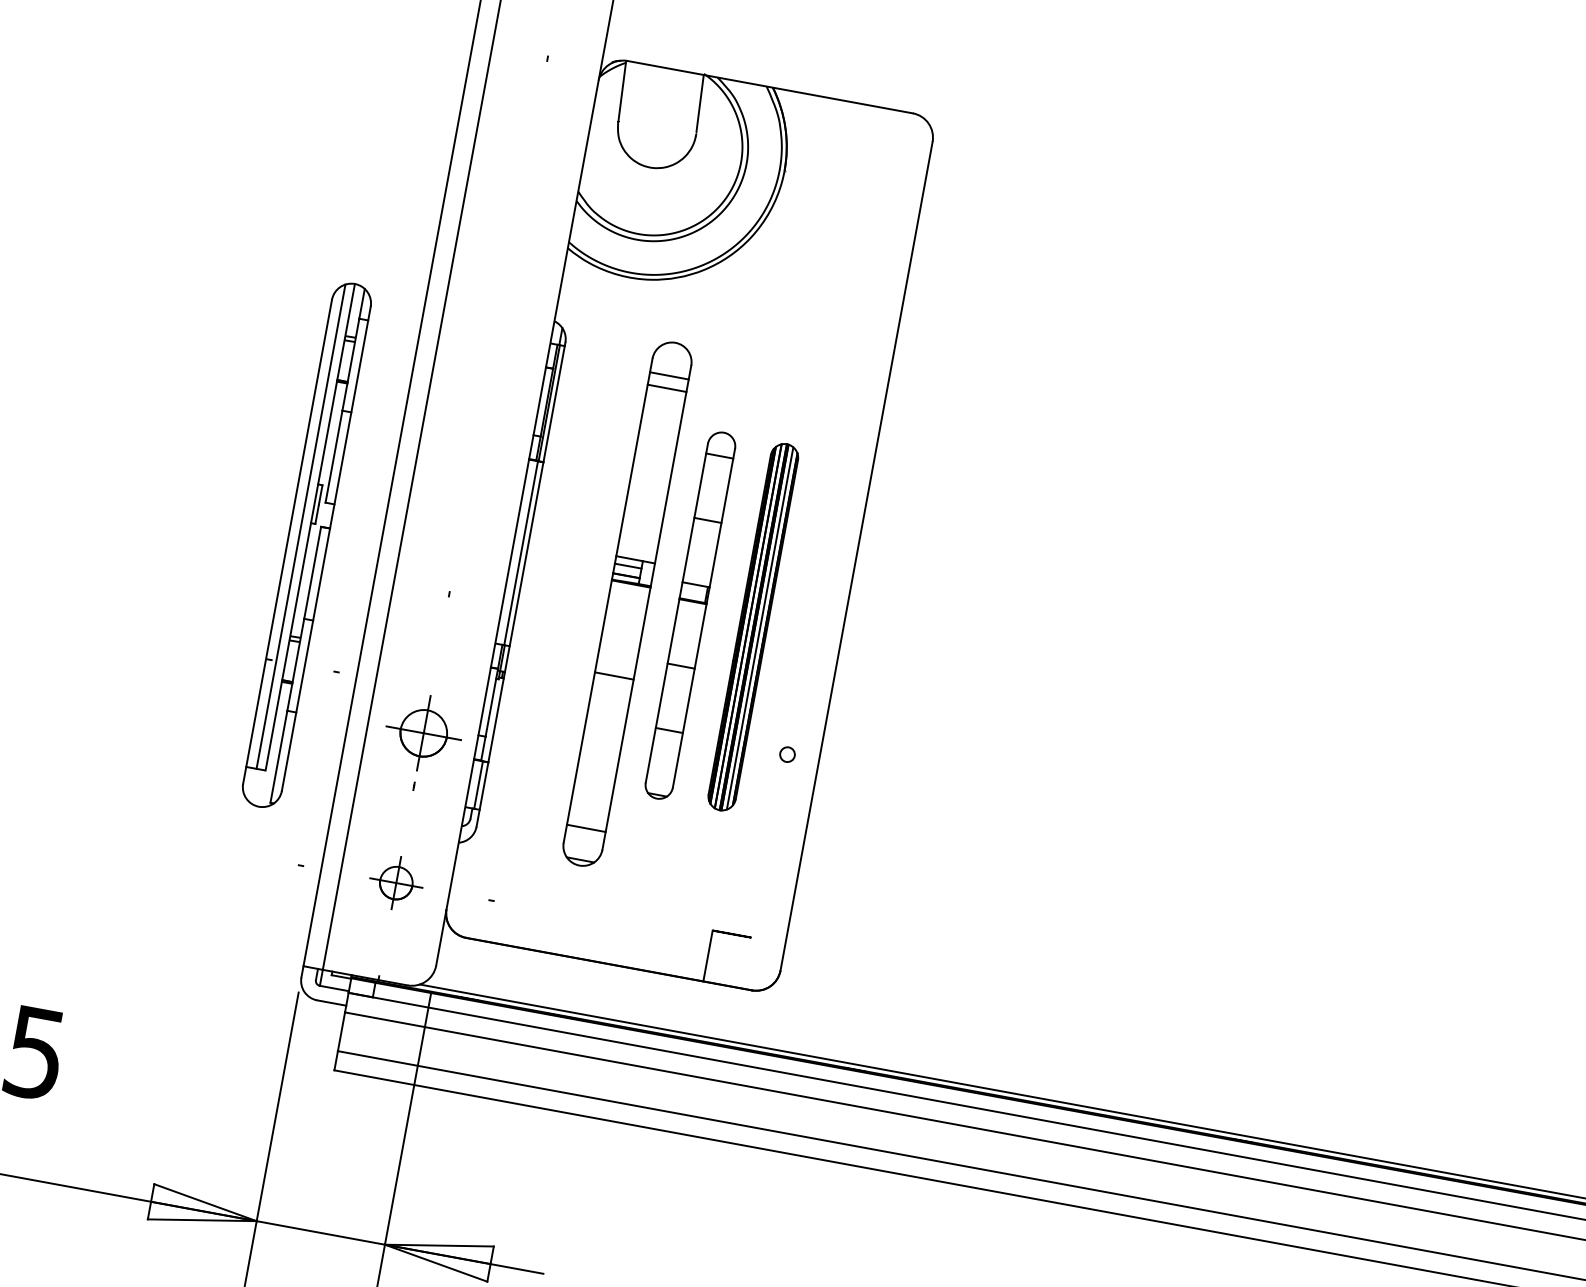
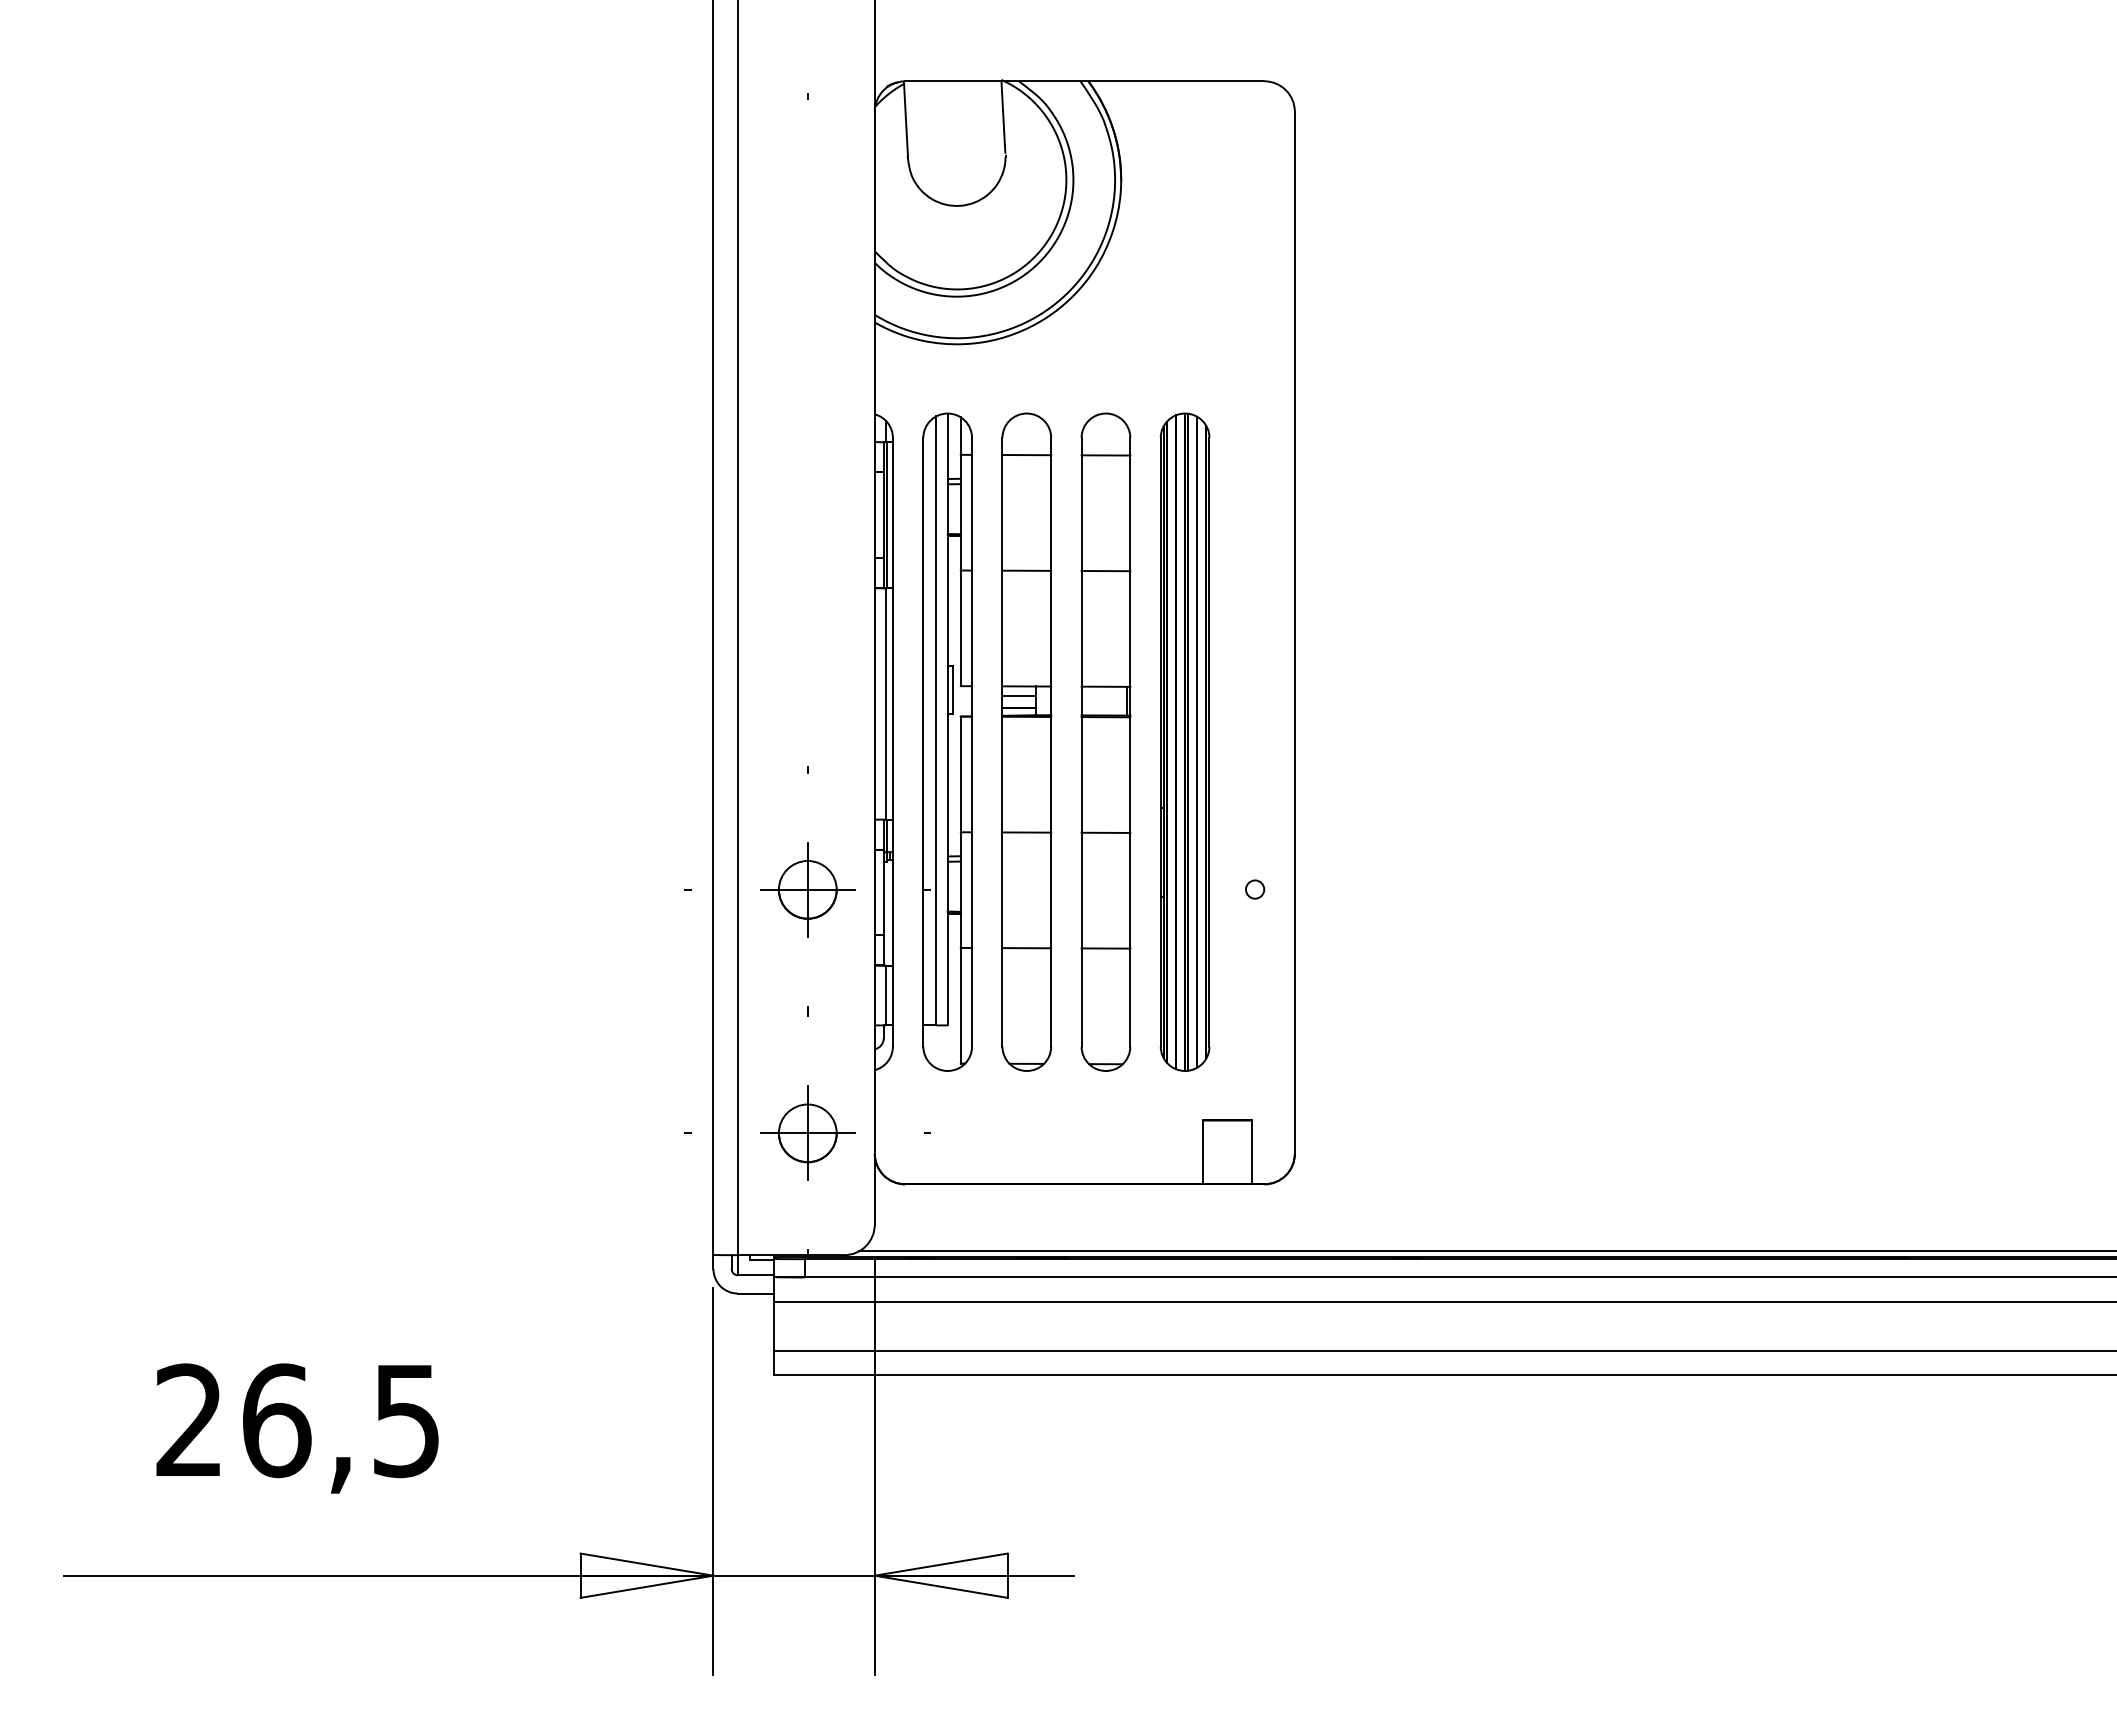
line: (666, 388) -> (1026, 570), moved
part: (306, 544) -> (947, 741), moved
part: (690, 615) -> (1105, 741), size x1.43
part: (752, 626) -> (1184, 741), size x1.43
part: (423, 733) -> (807, 889), moved
line: (586, 828) -> (1026, 948), moved
part: (396, 882) -> (807, 1132), size x1.43
line: (747, 963) -> (1252, 1152), added

